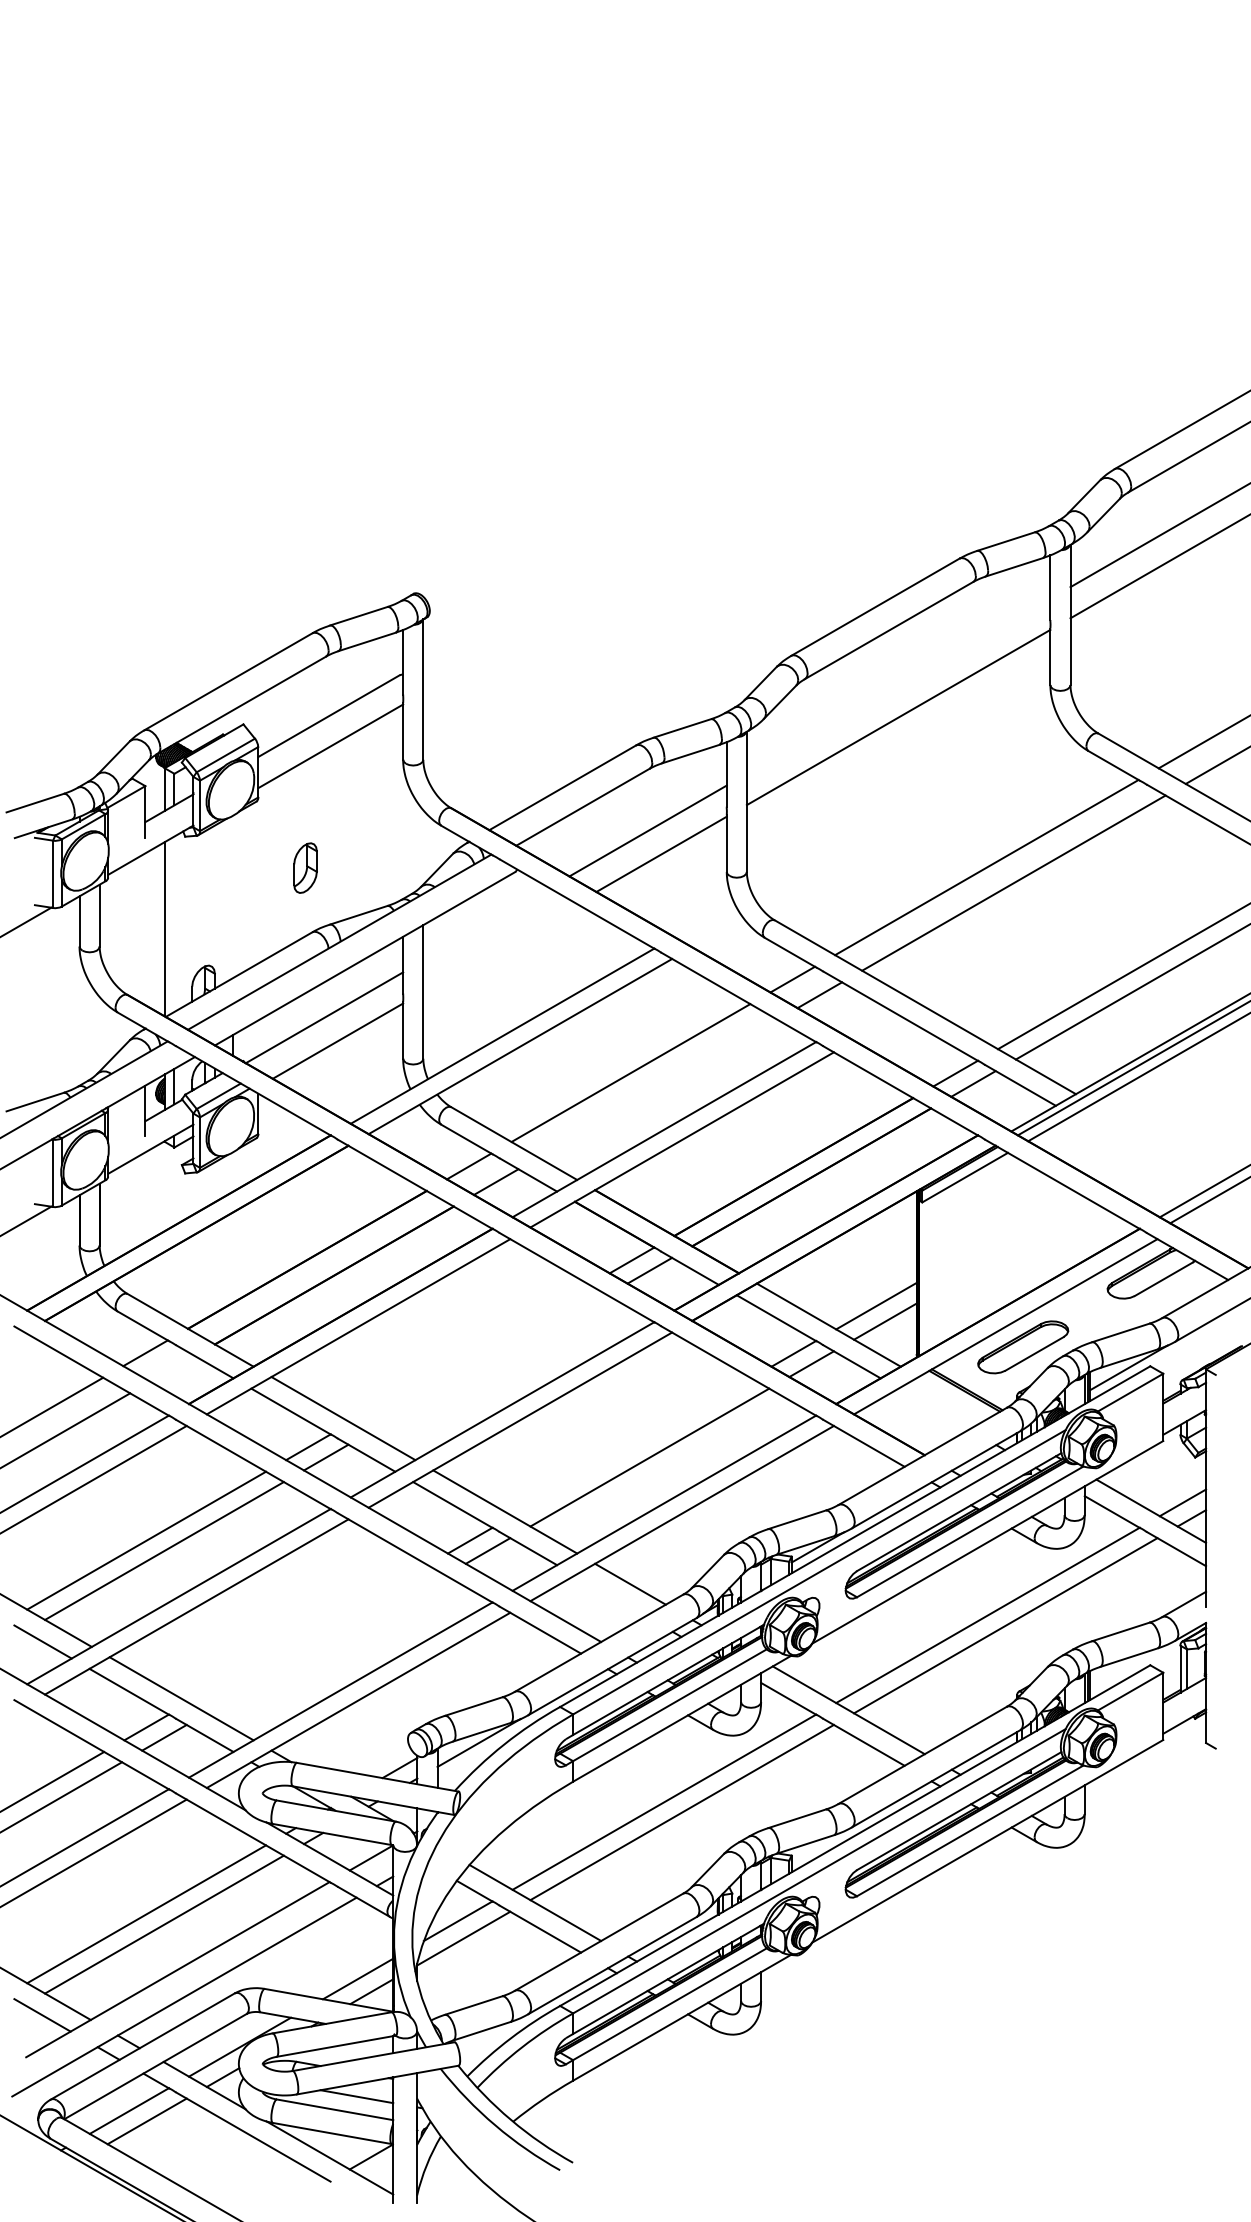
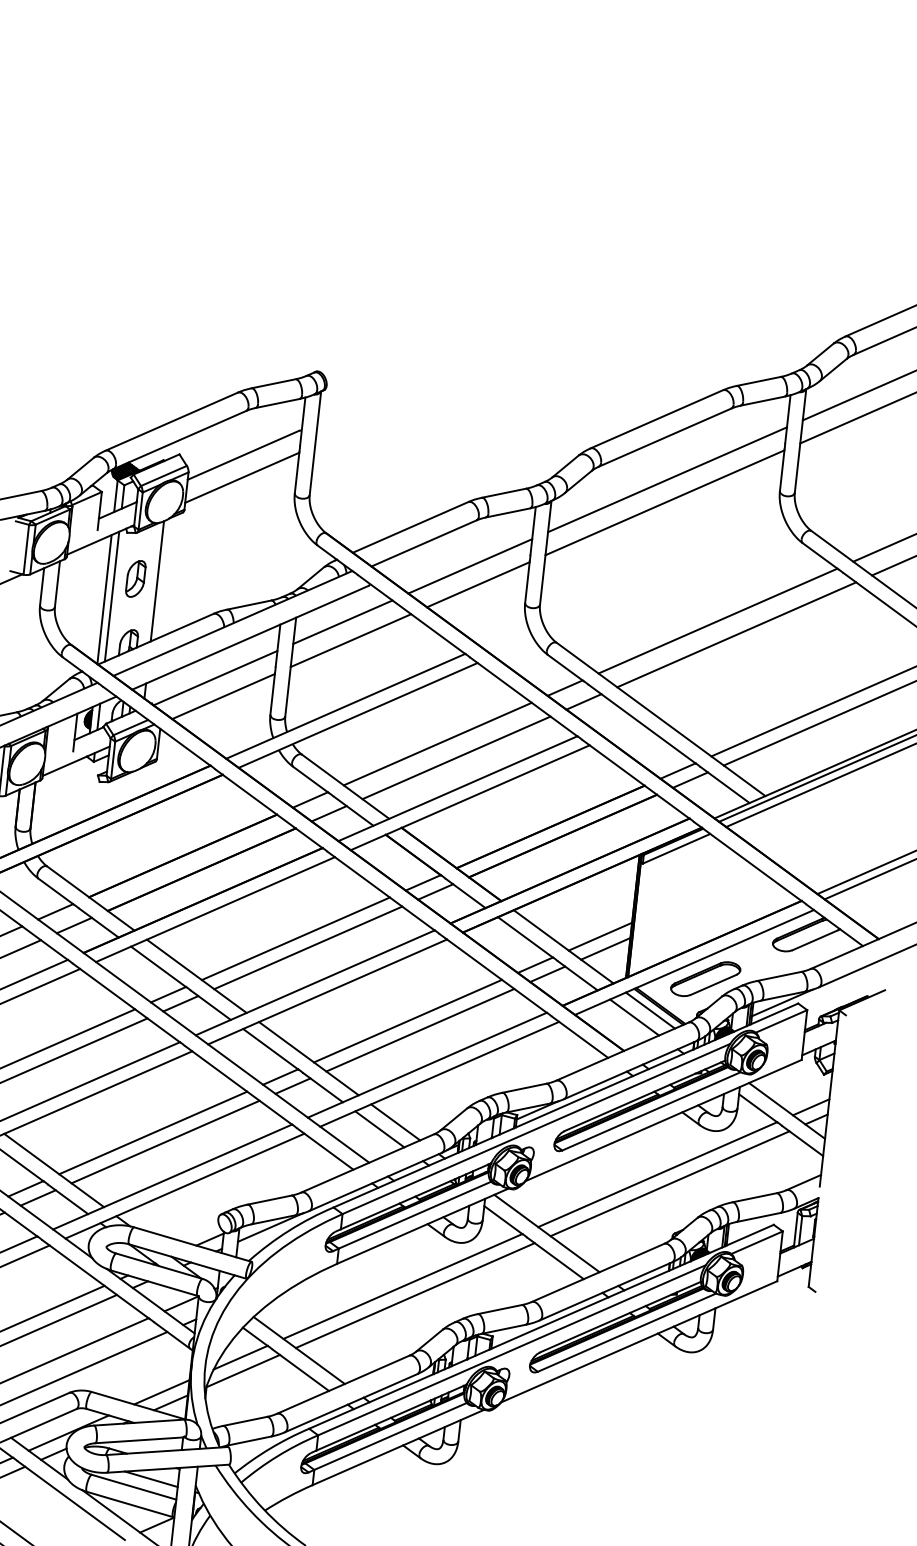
line: (898, 685) -> (667, 479), added
part: (305, 867) -> (135, 578), moved
line: (232, 897) -> (157, 581), added
line: (174, 923) -> (112, 596), added
line: (486, 924) -> (343, 622), added
line: (499, 947) -> (350, 640), added
line: (657, 1088) -> (456, 757), added
line: (469, 1353) -> (295, 938), added
line: (487, 1364) -> (307, 948), added
line: (172, 1368) -> (74, 925), added
line: (953, 1397) -> (650, 1010), added
line: (933, 1408) -> (634, 1017), added
line: (631, 1447) -> (407, 1021), added
line: (609, 1595) -> (379, 1129), added
line: (308, 1634) -> (153, 1133), added
line: (325, 1644) -> (165, 1142), added

